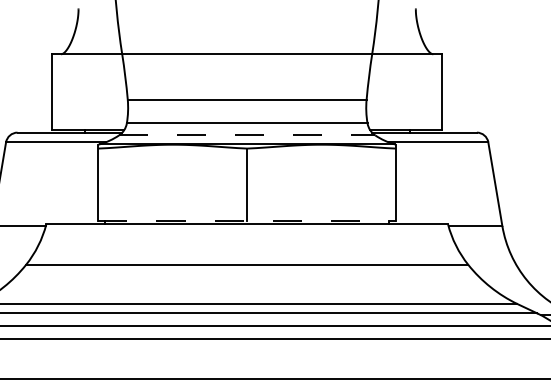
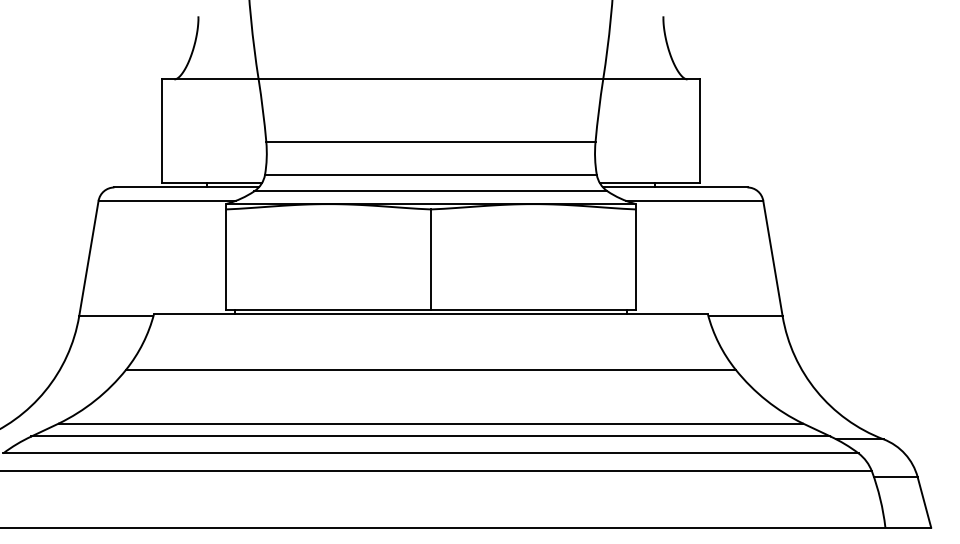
line: (246, 135) -> (430, 191), dashed -> solid
line: (247, 221) -> (431, 309), dashed -> solid

